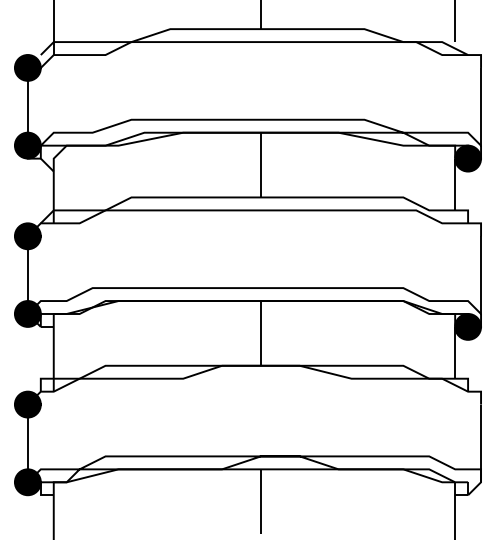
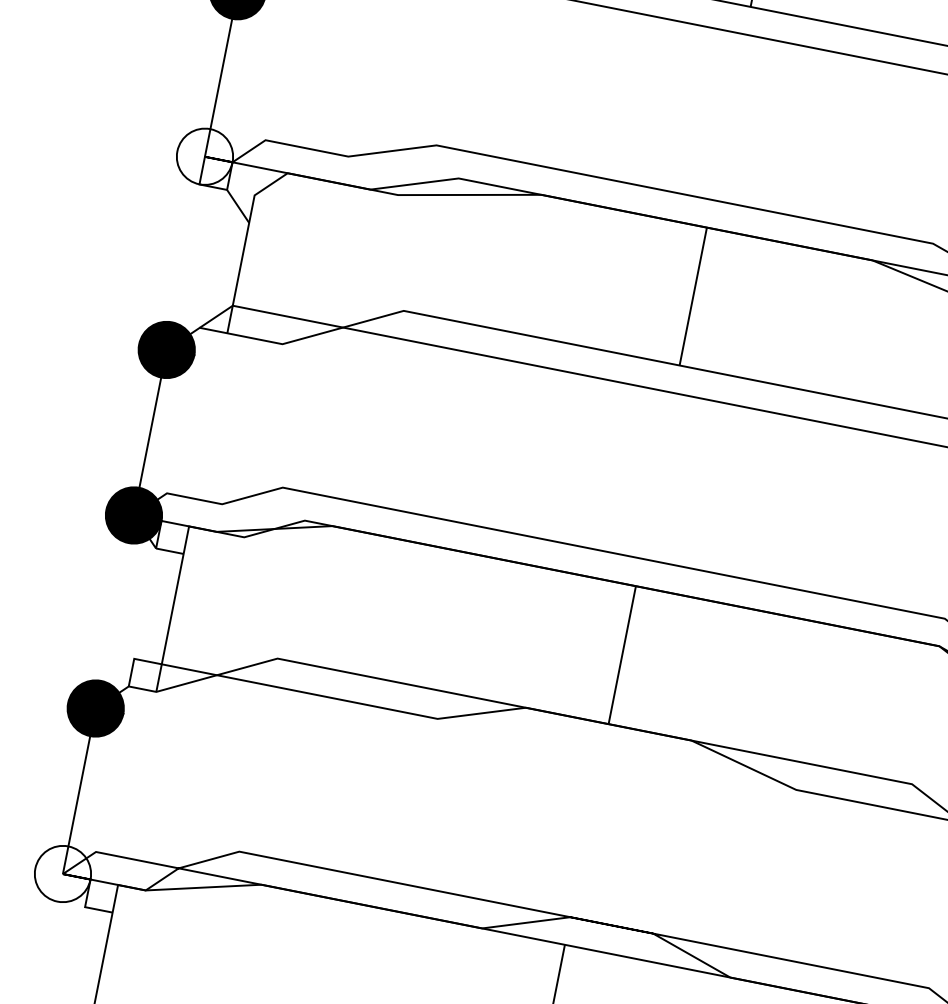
fill: (27, 145) -> (204, 156), removed
fill: (27, 482) -> (62, 874), removed

